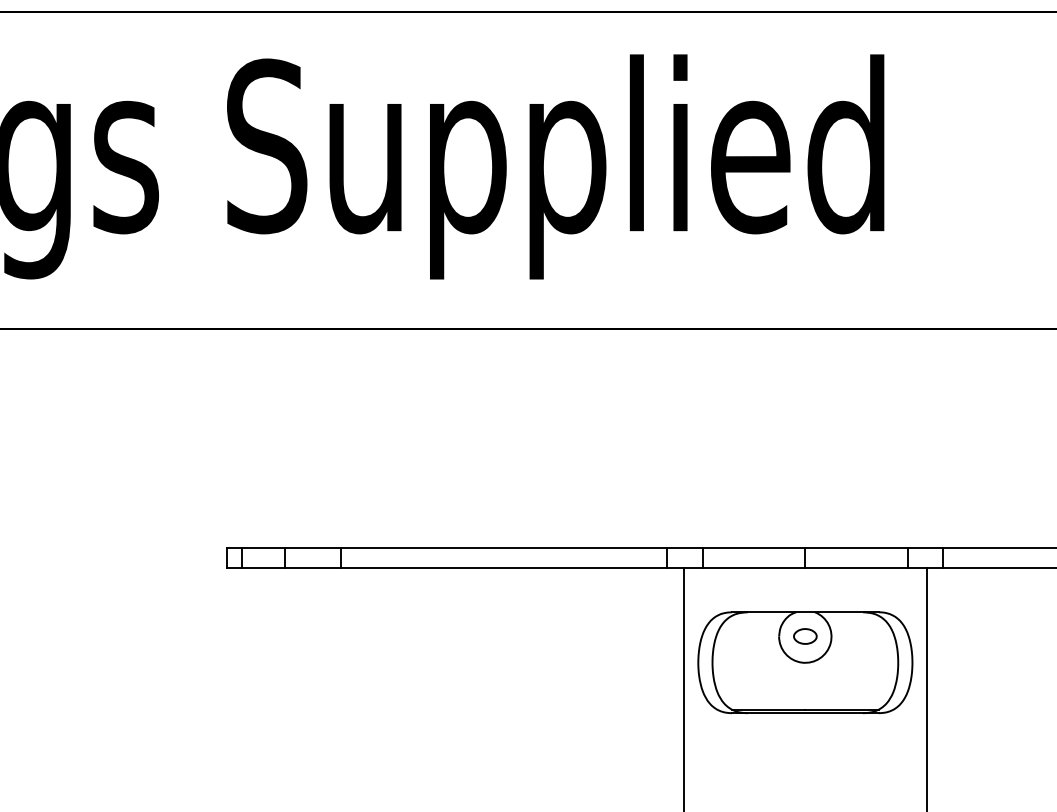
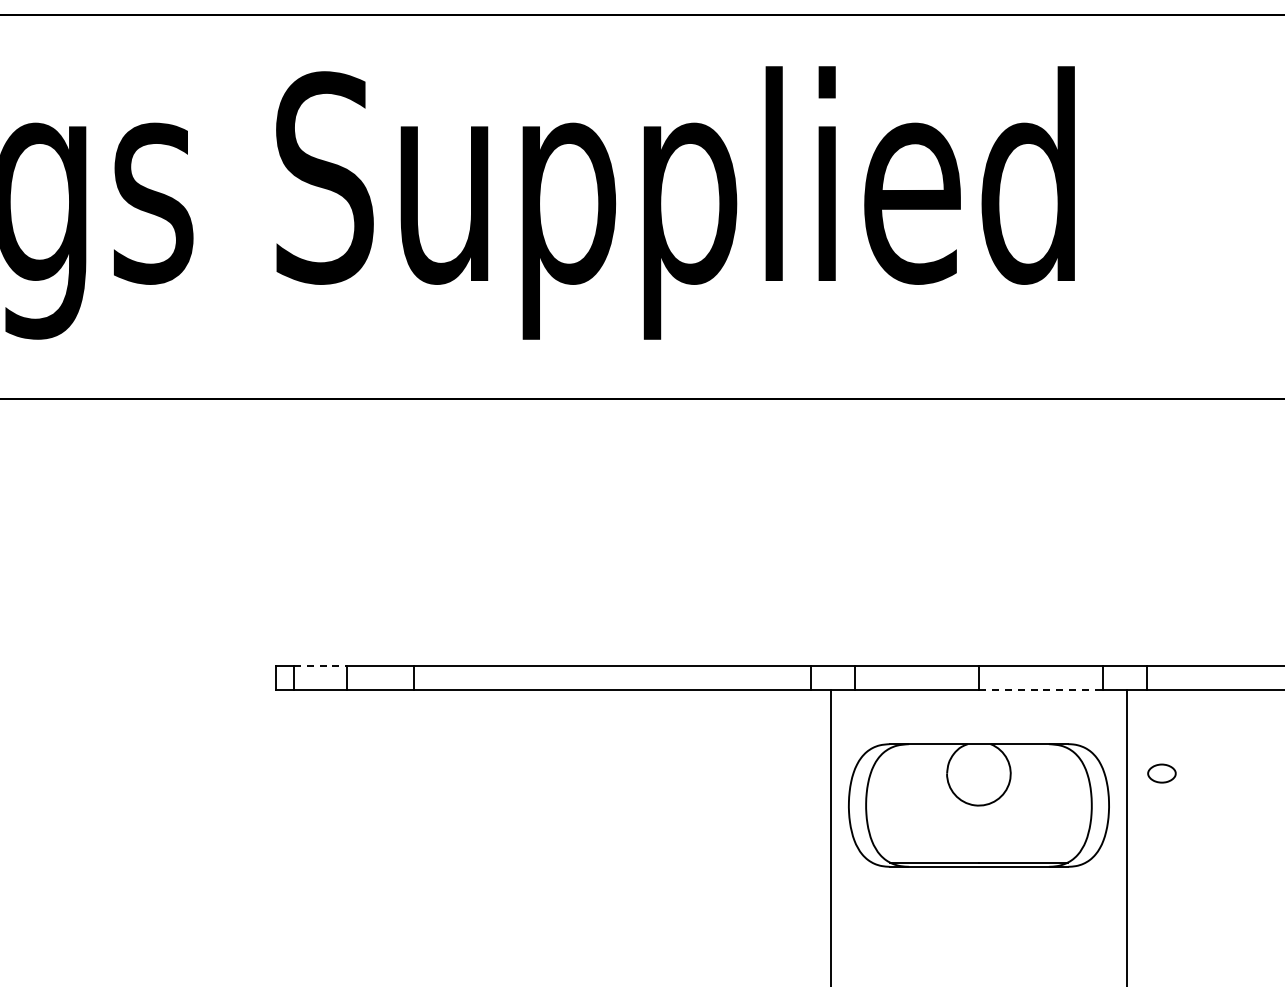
line: (263, 547) -> (320, 665), solid -> dashed
line: (856, 568) -> (1041, 690), solid -> dashed
part: (804, 636) -> (1161, 773), moved

